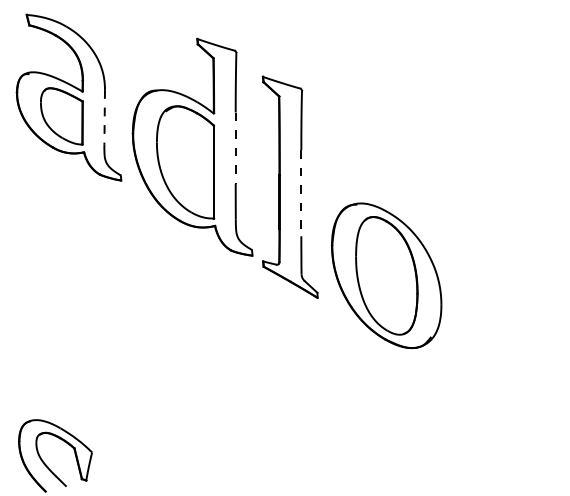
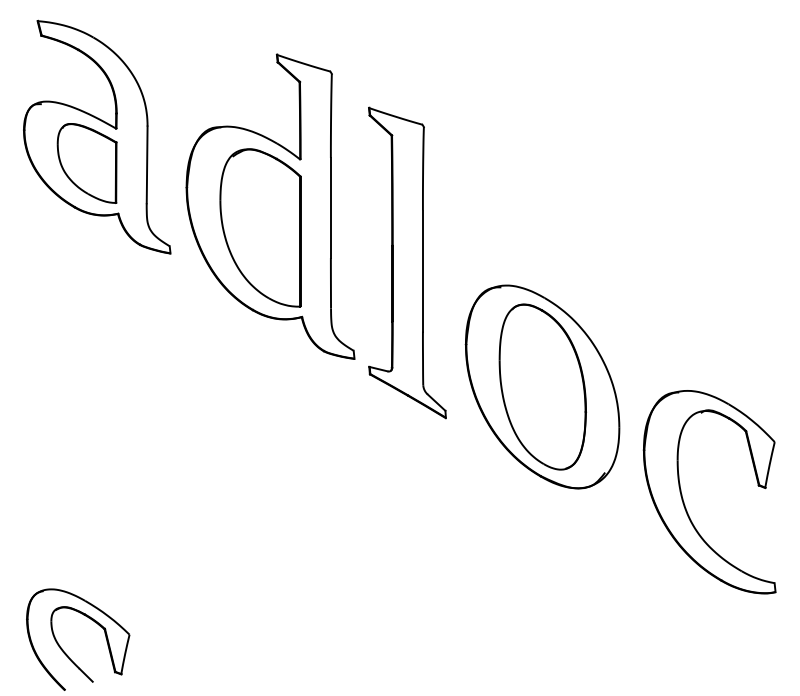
line: (104, 117) -> (147, 165), dashed -> solid
line: (235, 148) -> (330, 208), dashed -> solid
line: (301, 193) -> (422, 271), dashed -> solid
part: (487, 355) -> (683, 498), added

